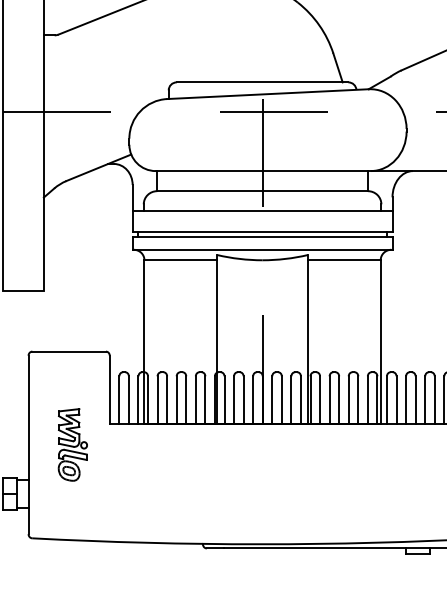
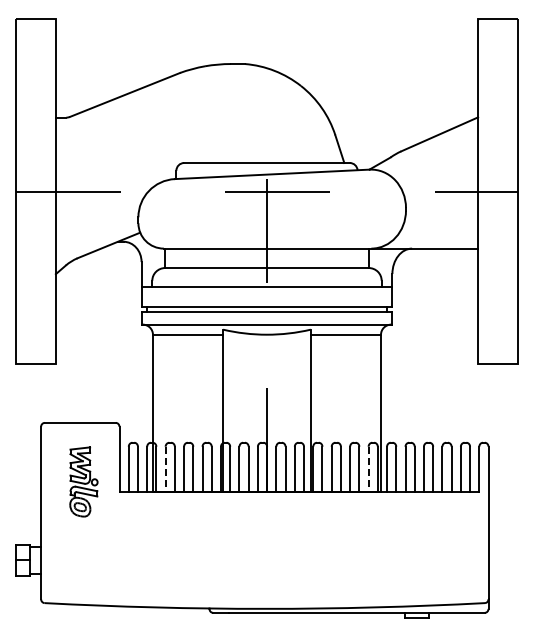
line: (157, 399) -> (165, 469), solid -> dashed
line: (367, 399) -> (368, 469), solid -> dashed
part: (72, 444) -> (83, 481), moved

